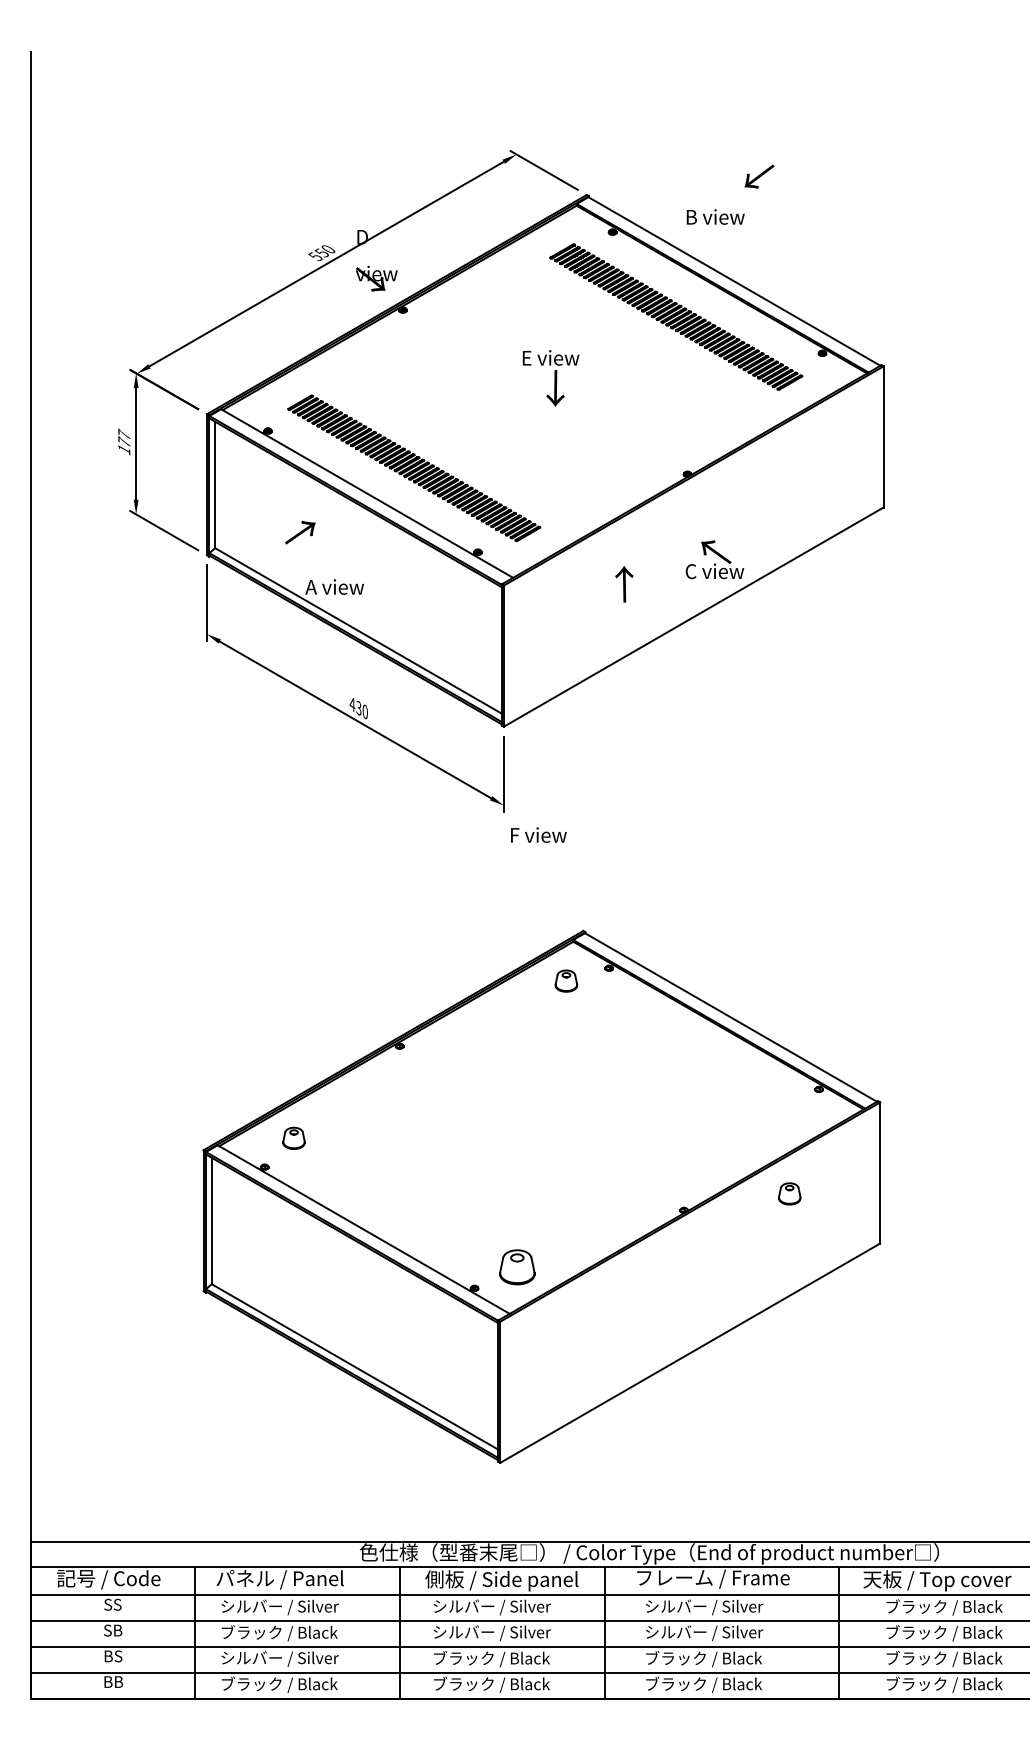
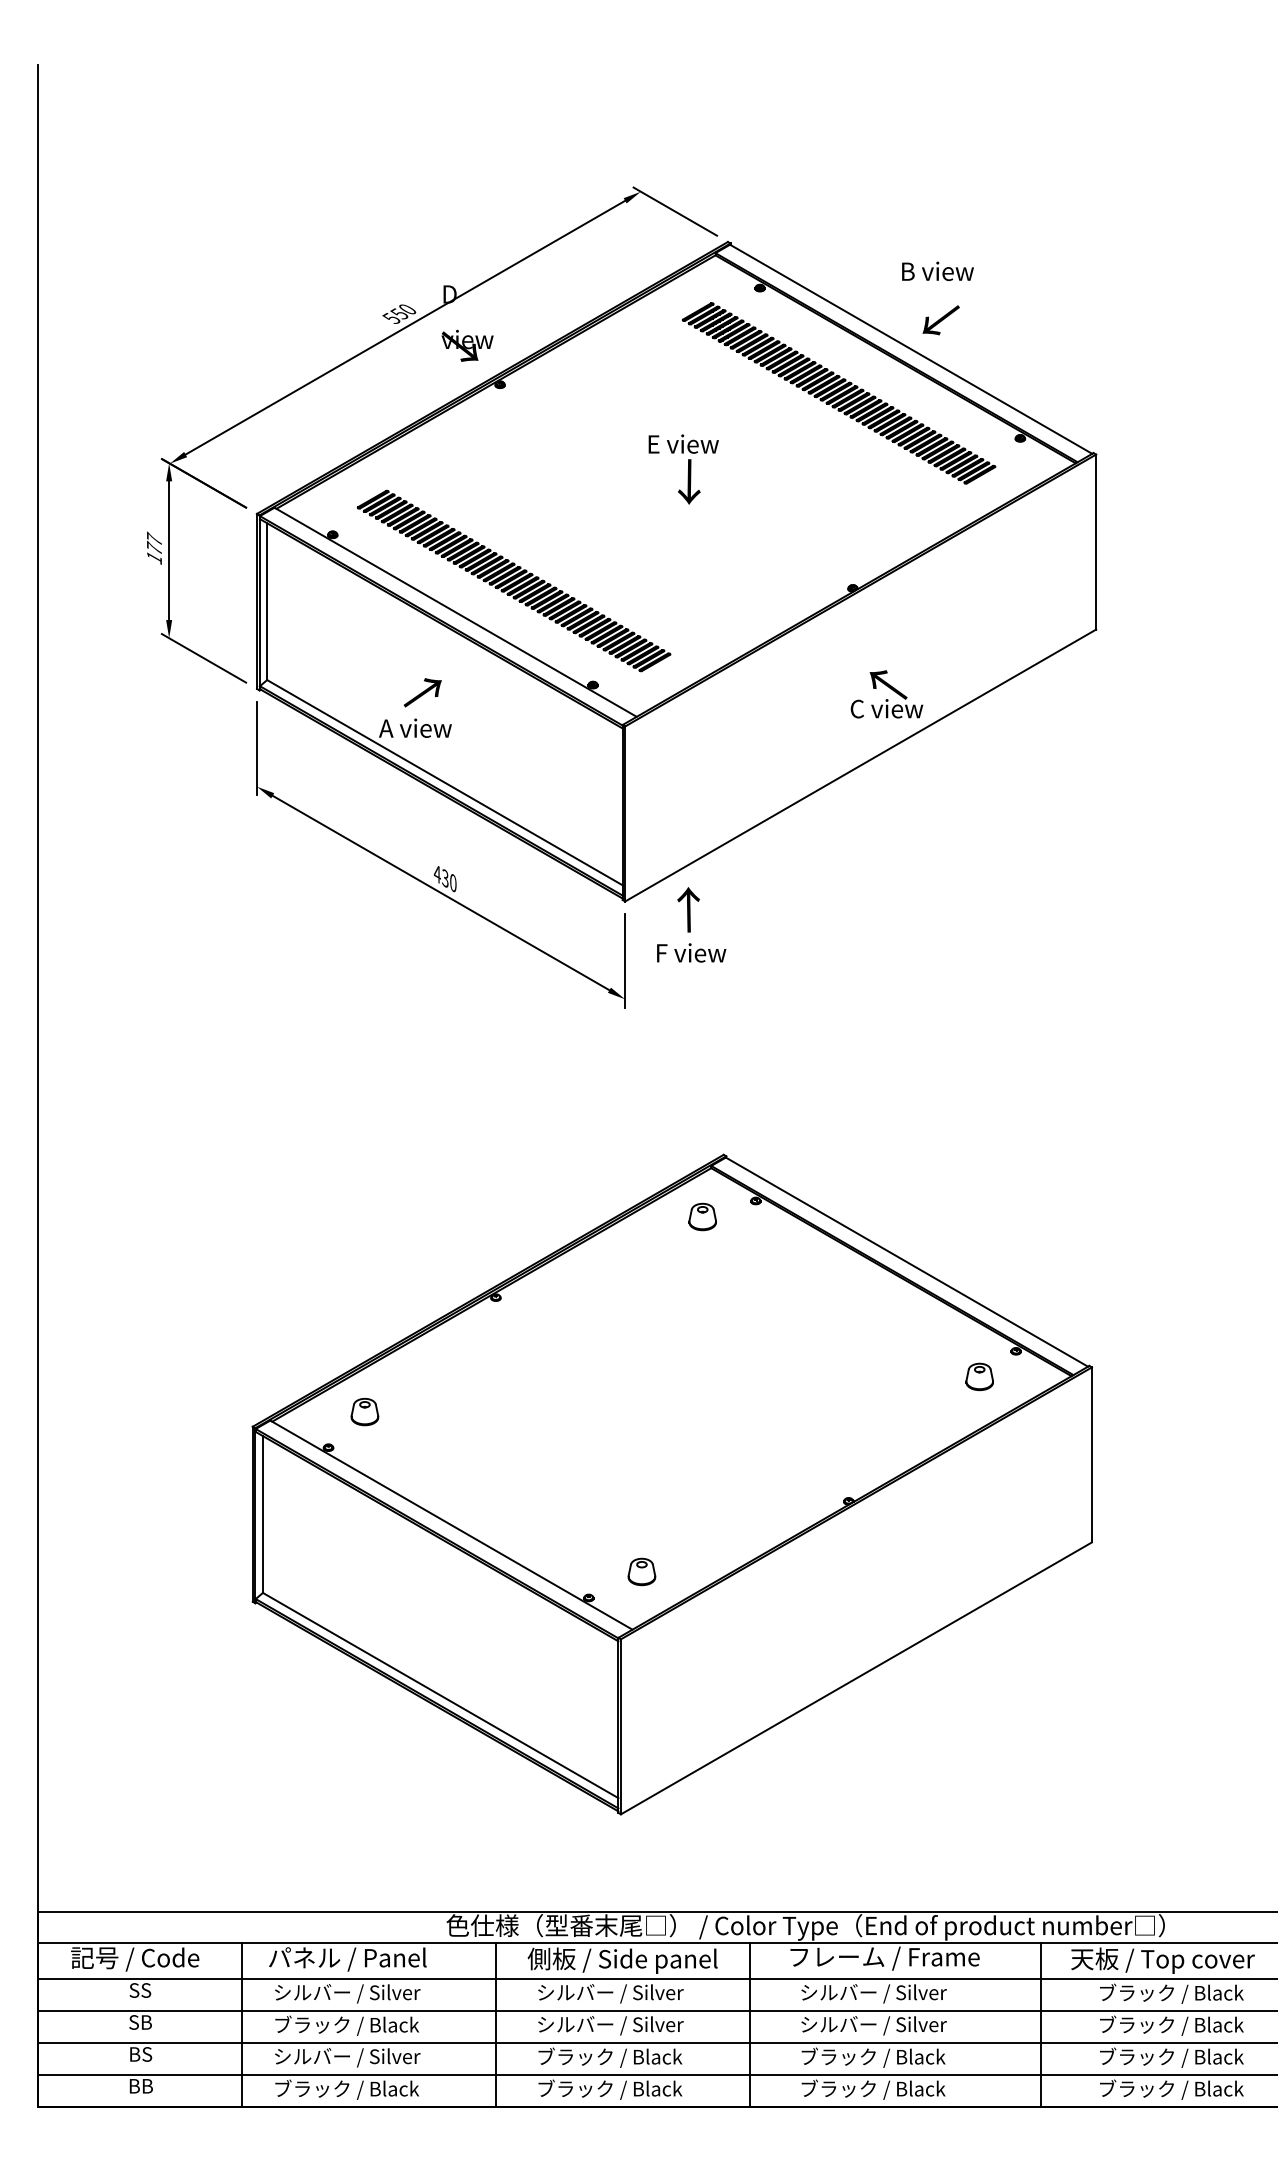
text: (758, 176) -> (940, 320), moved
text: (715, 216) -> (937, 270), moved
text: (300, 532) -> (422, 692), moved
text: (624, 584) -> (688, 909), moved
text: (538, 834) -> (691, 952), moved
part: (789, 1193) -> (979, 1376), moved
part: (517, 1266) -> (641, 1571), size x0.62

